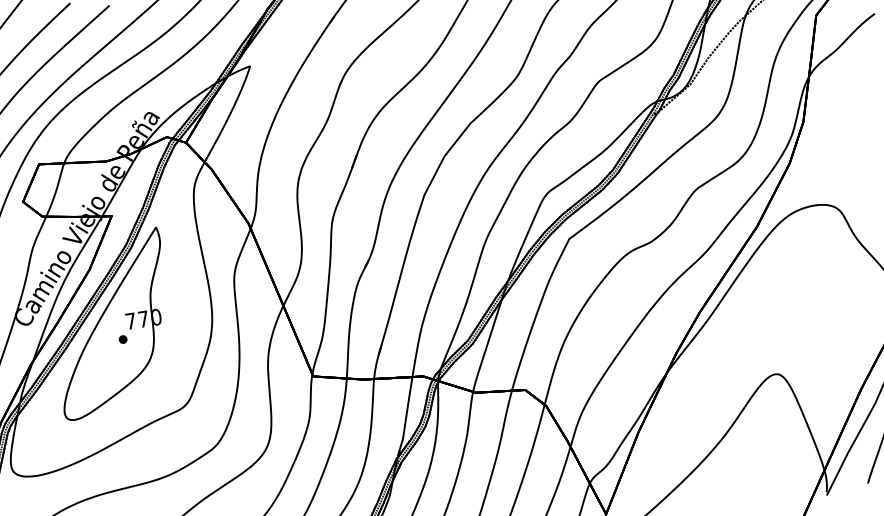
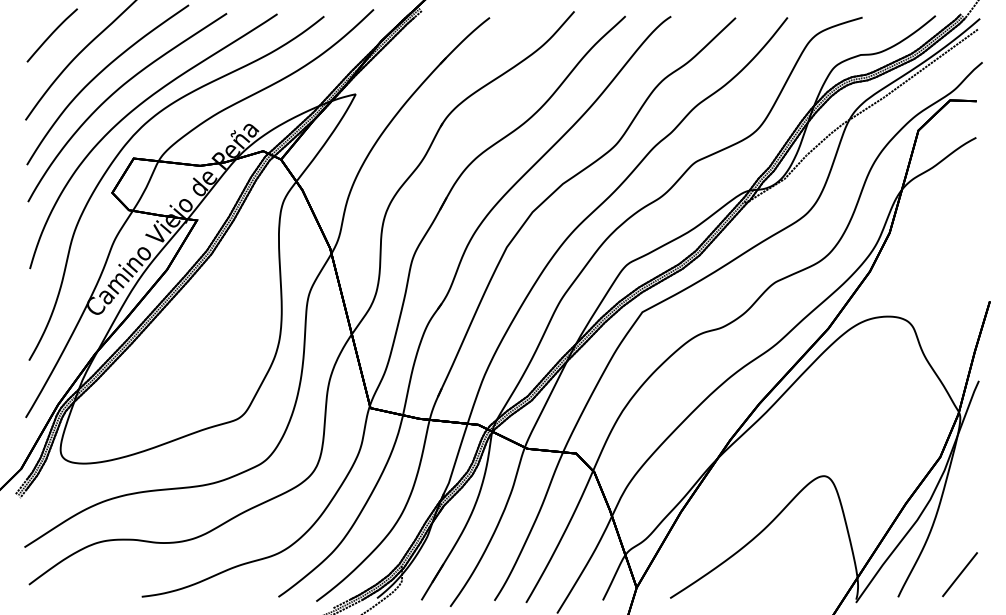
part: (111, 324) -> (180, 326), removed

